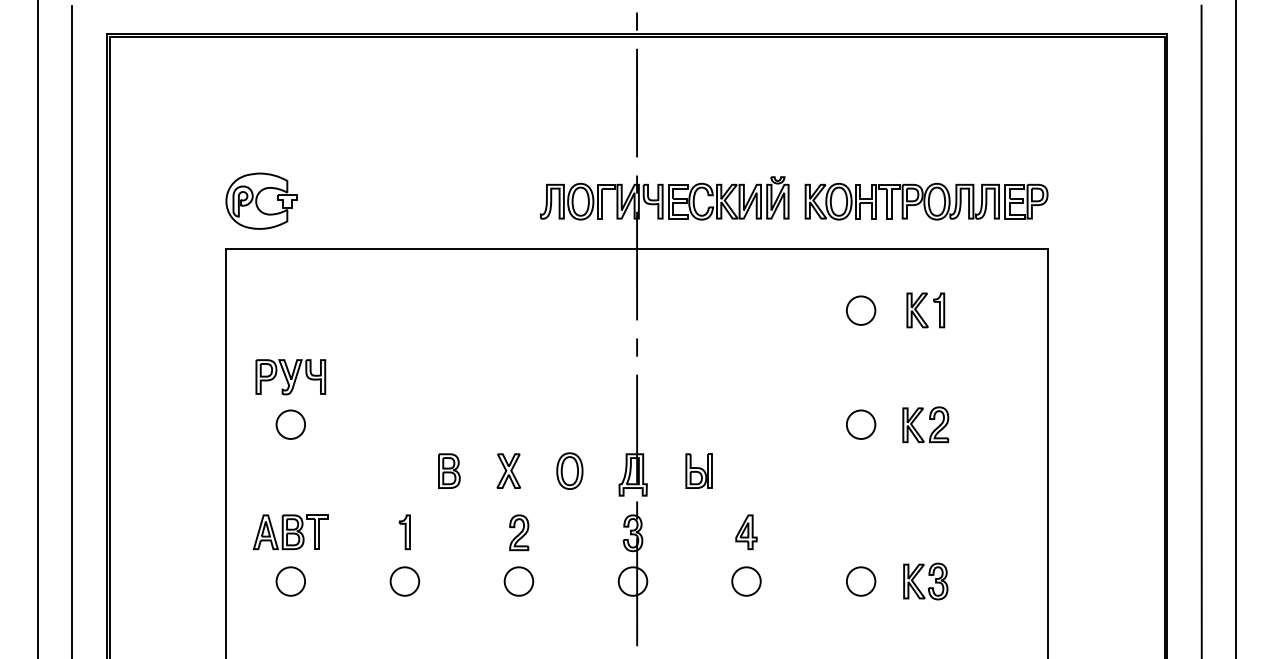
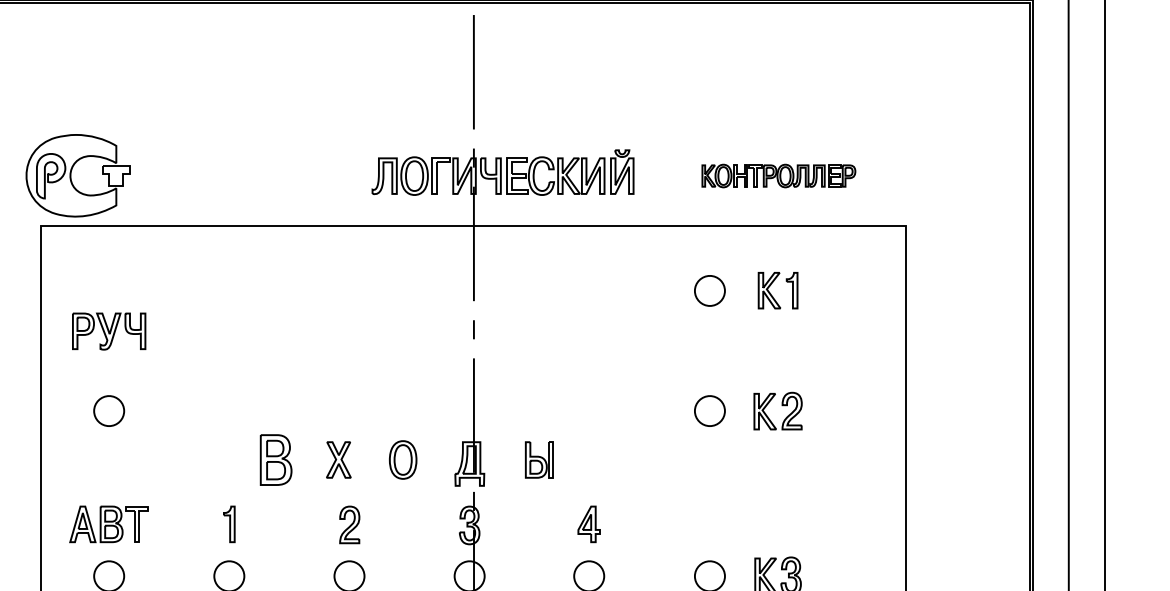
part: (261, 200) -> (78, 174), size x1.4
part: (926, 201) -> (778, 175), size x0.6
part: (290, 377) -> (108, 331), moved
part: (449, 470) -> (276, 459), size x1.4

